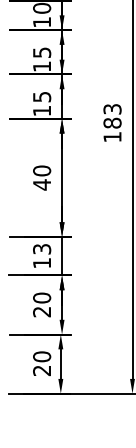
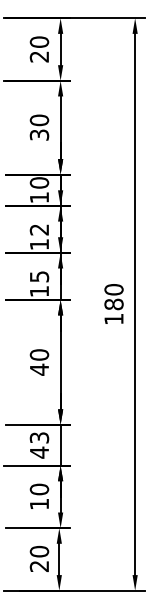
text: (42, 52) -> (39, 229), 15 -> 12
text: (112, 109) -> (113, 289), 183 -> 180
text: (42, 263) -> (39, 452), 13 -> 43
text: (41, 312) -> (38, 504), 20 -> 10

